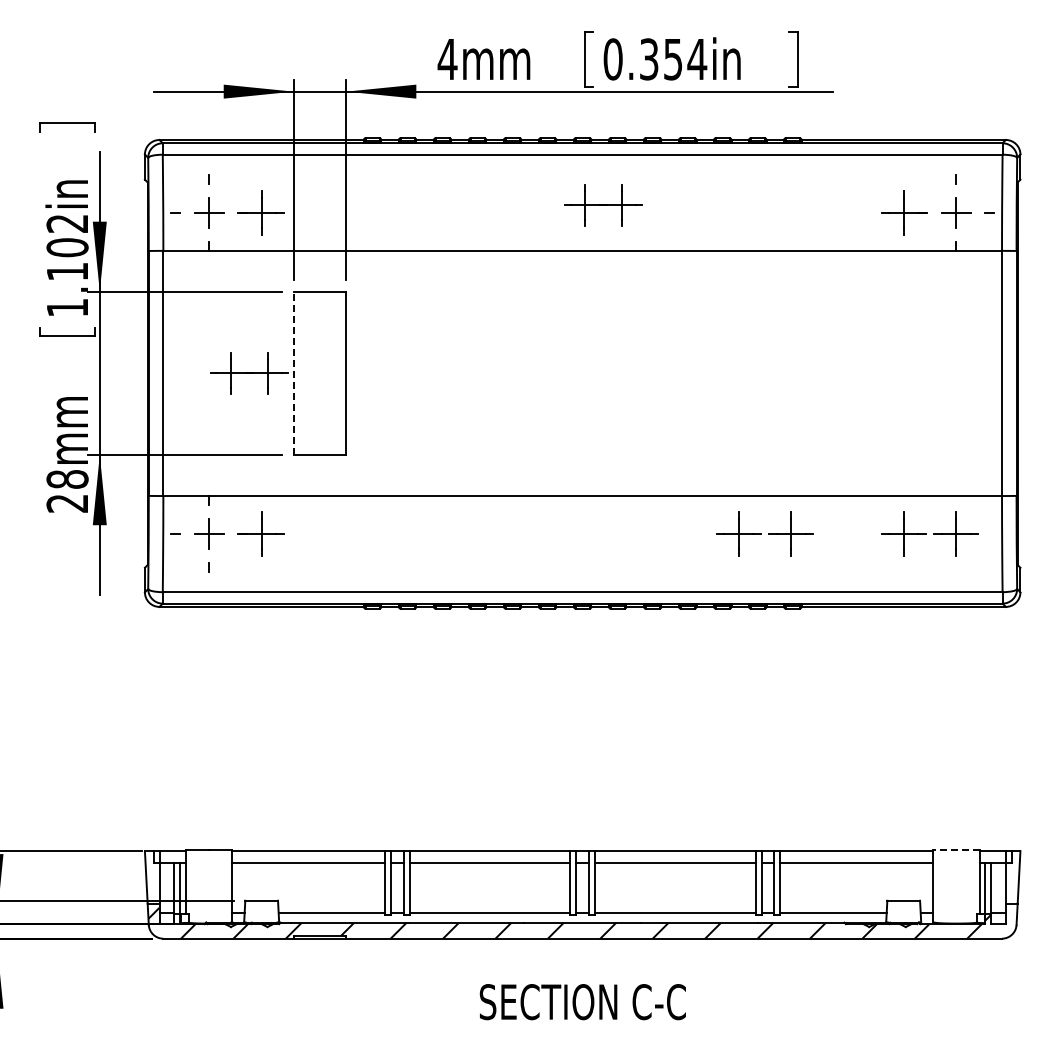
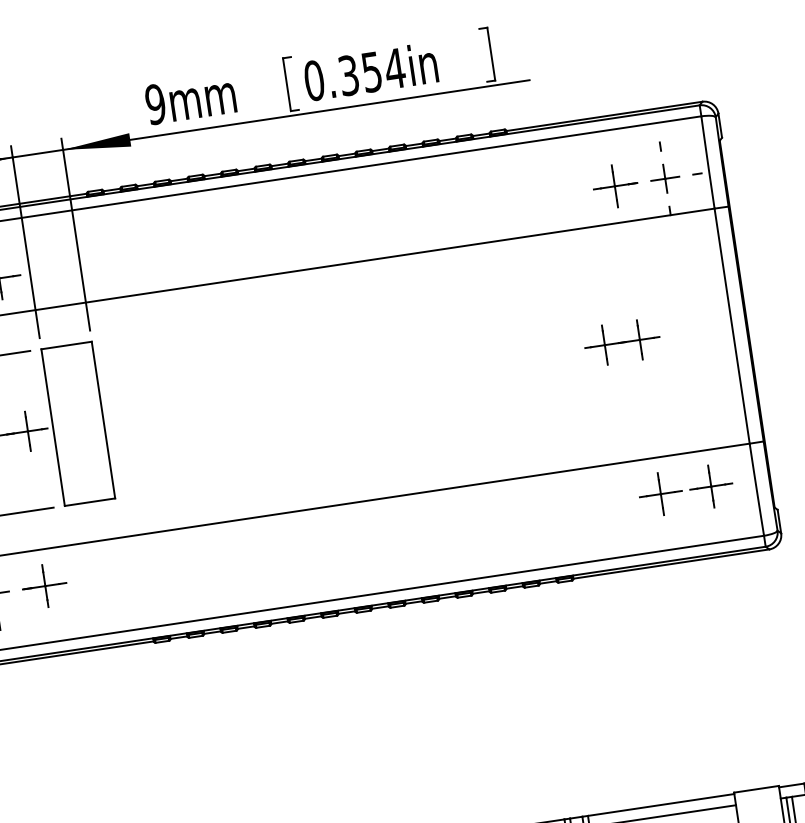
text: (447, 59) -> (155, 104), 4mm -> 9mm
part: (603, 205) -> (622, 342), moved
line: (293, 373) -> (52, 427), dashed -> solid
part: (764, 533) -> (527, 513), removed
line: (955, 849) -> (755, 789), dashed -> solid

